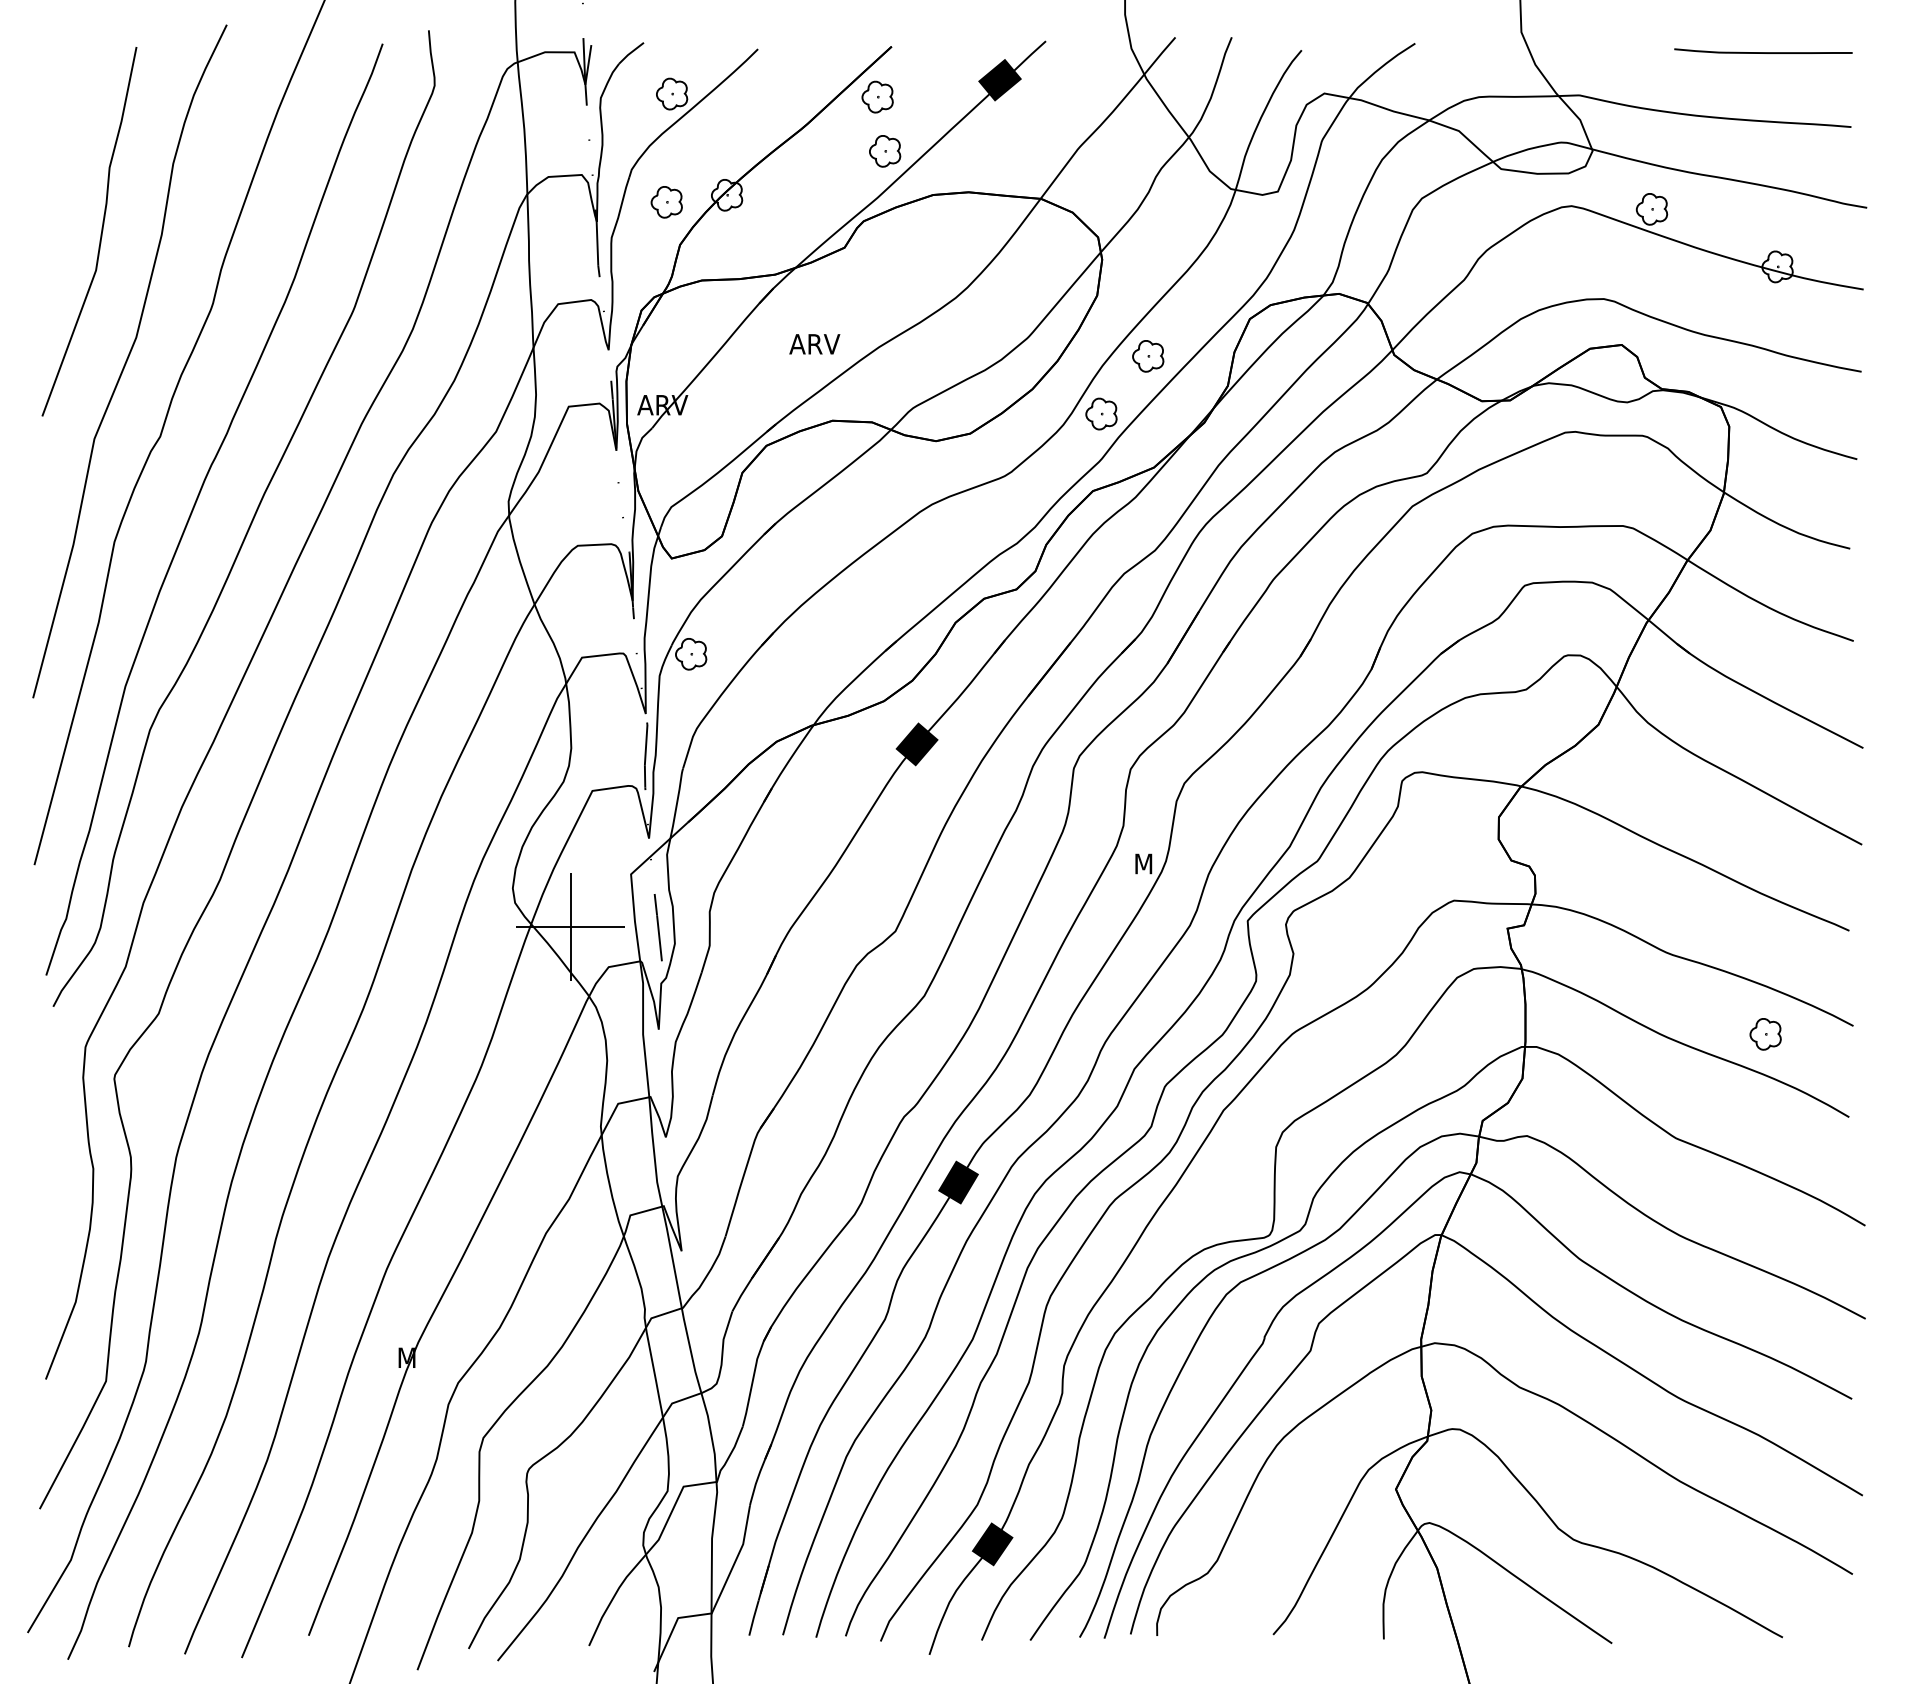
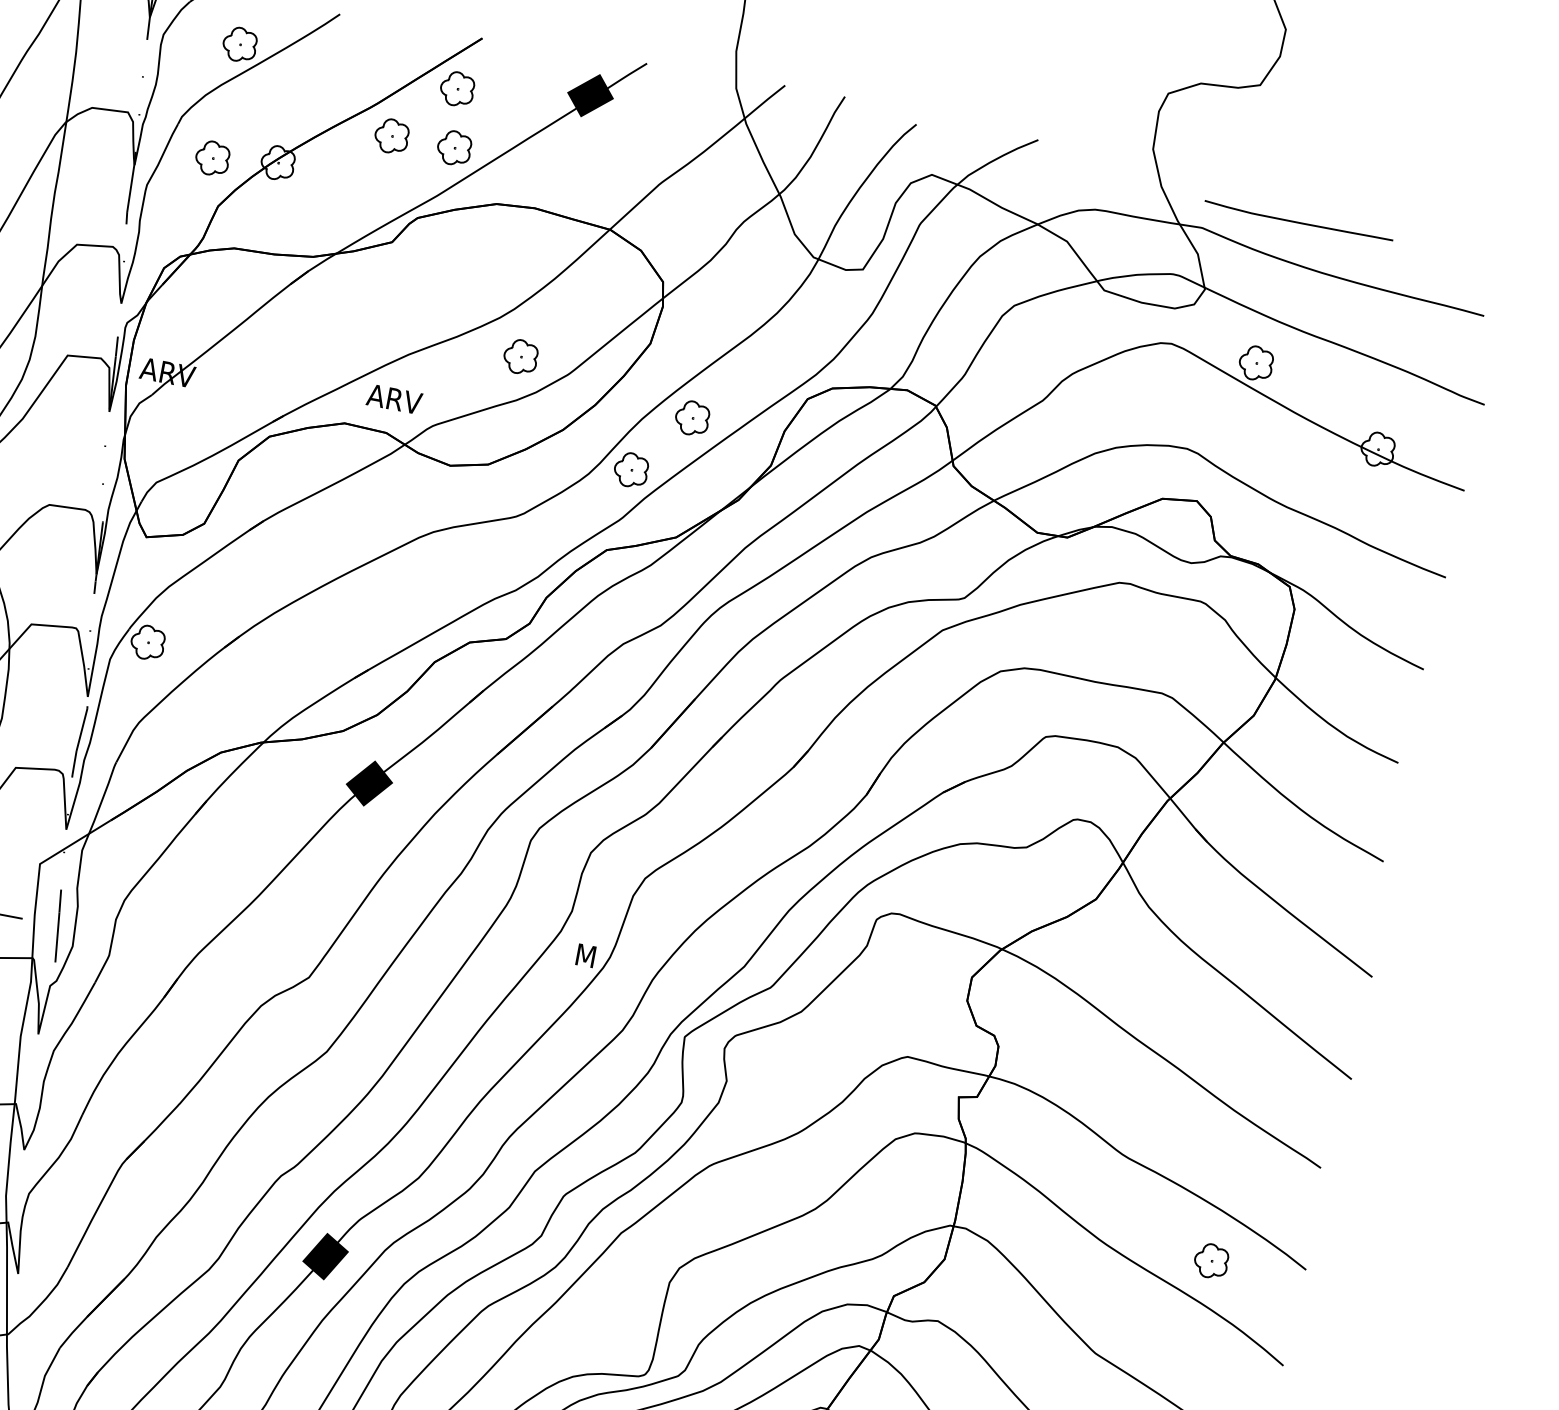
curve: (1763, 52) -> (1298, 222), moved
part: (826, 151) -> (392, 136), added
part: (981, 329) -> (520, 356), added
text: (814, 344) -> (394, 399), moved

